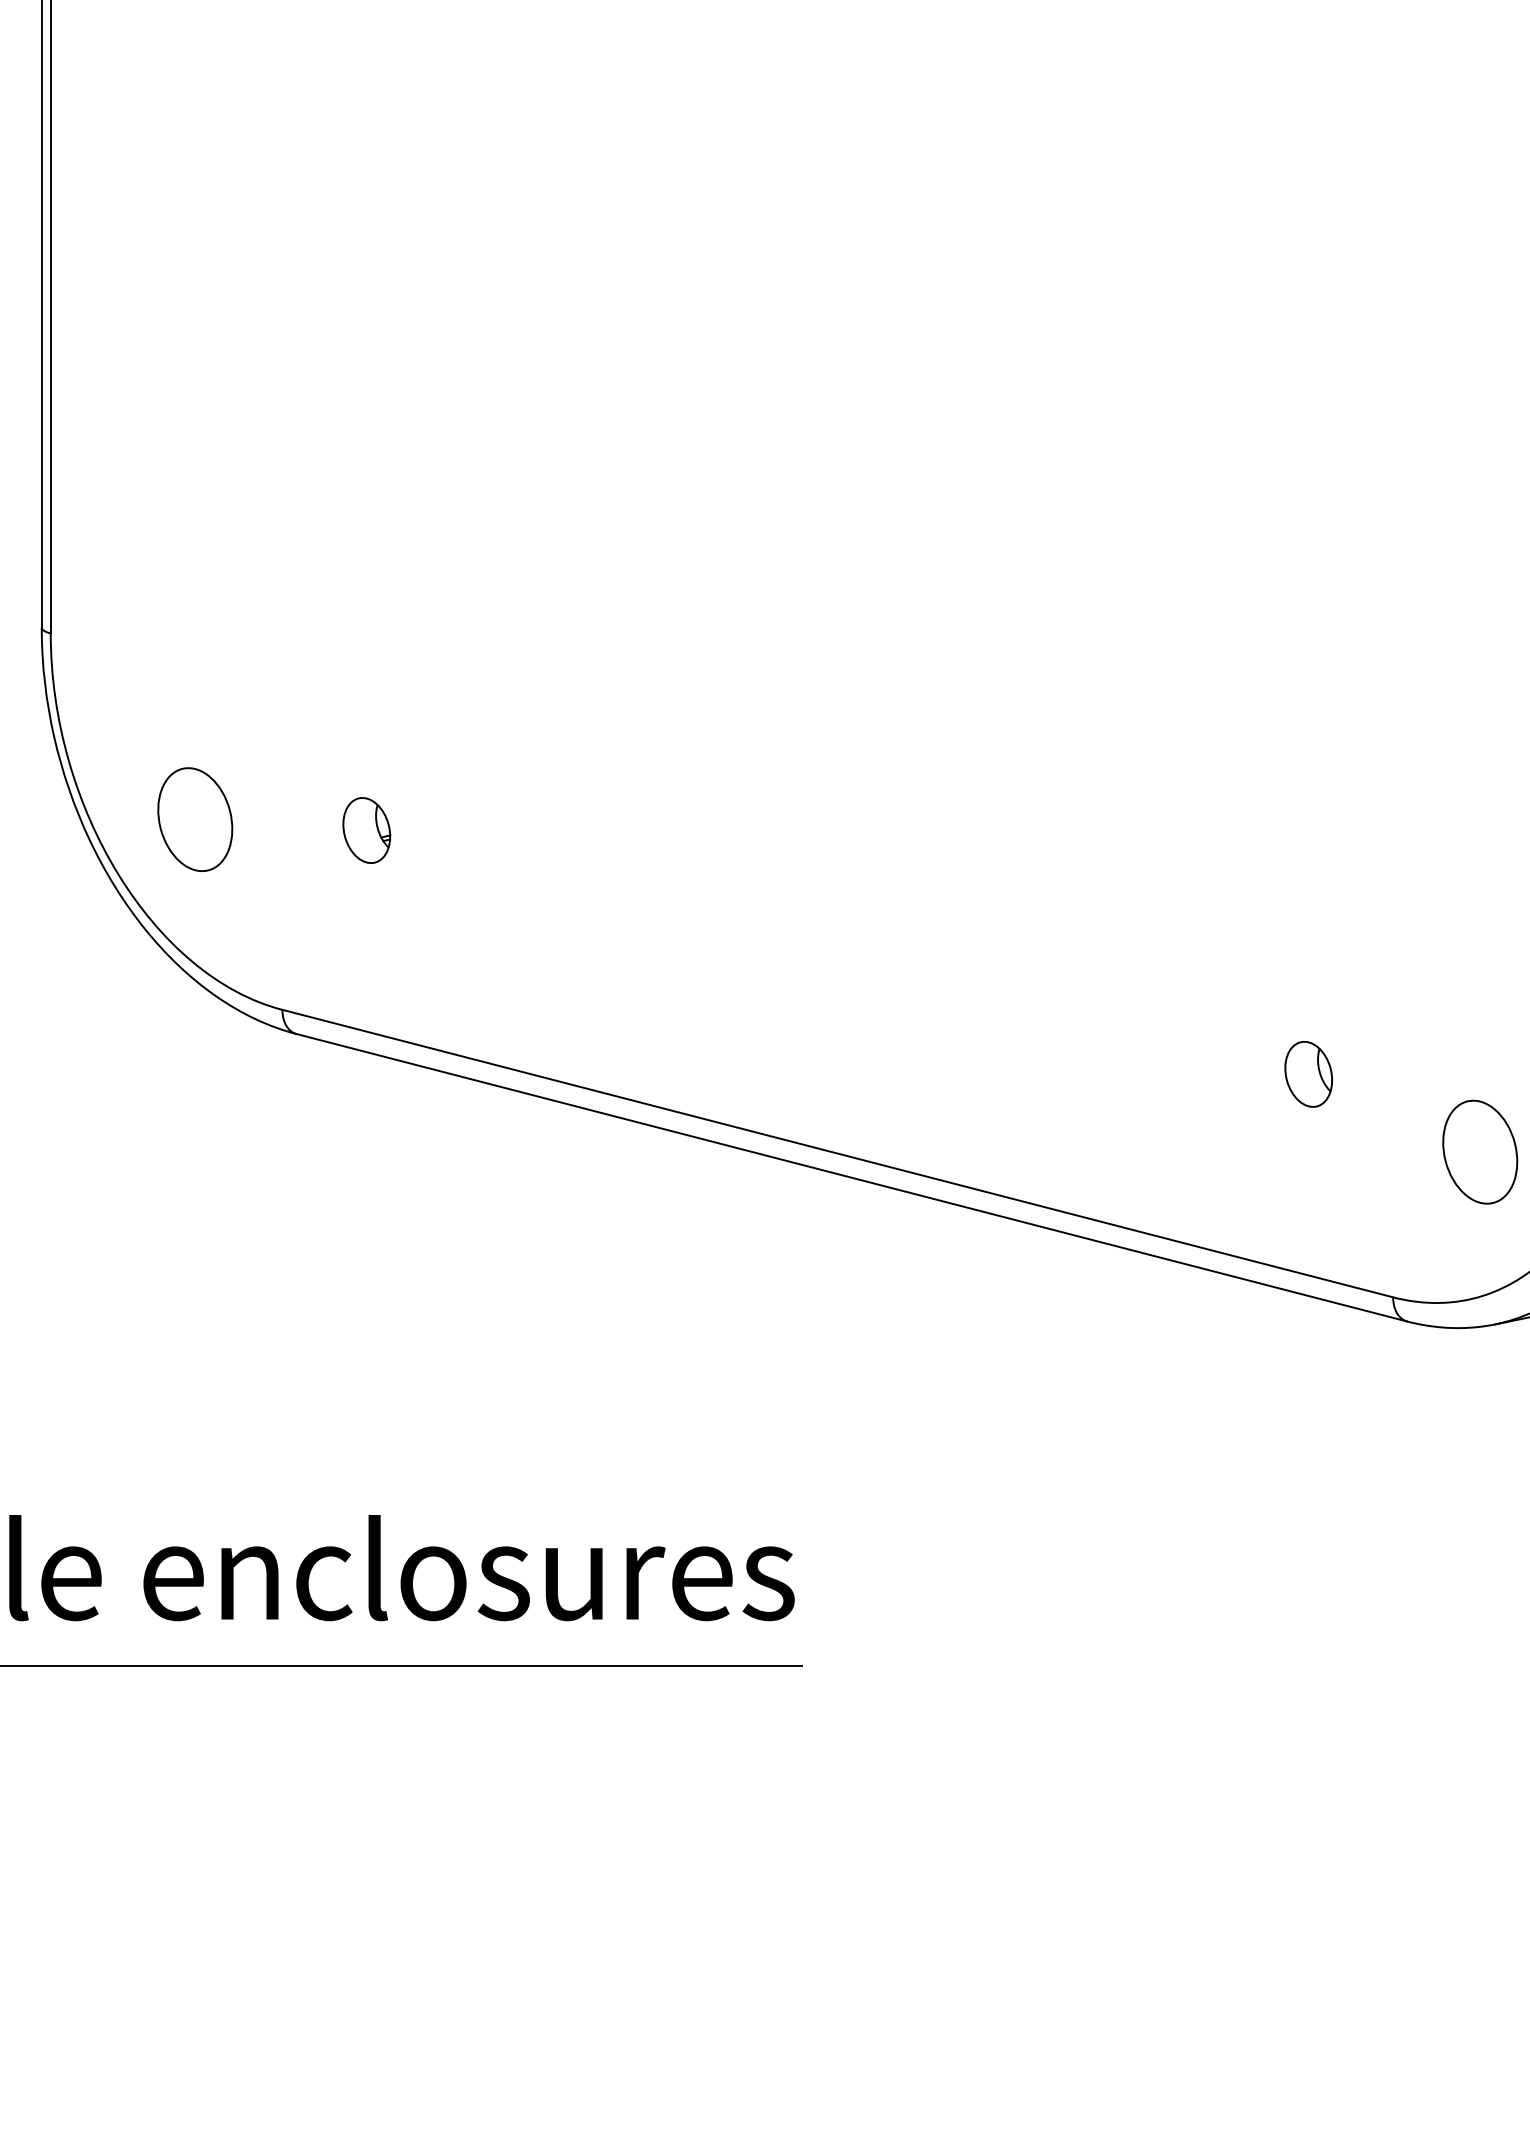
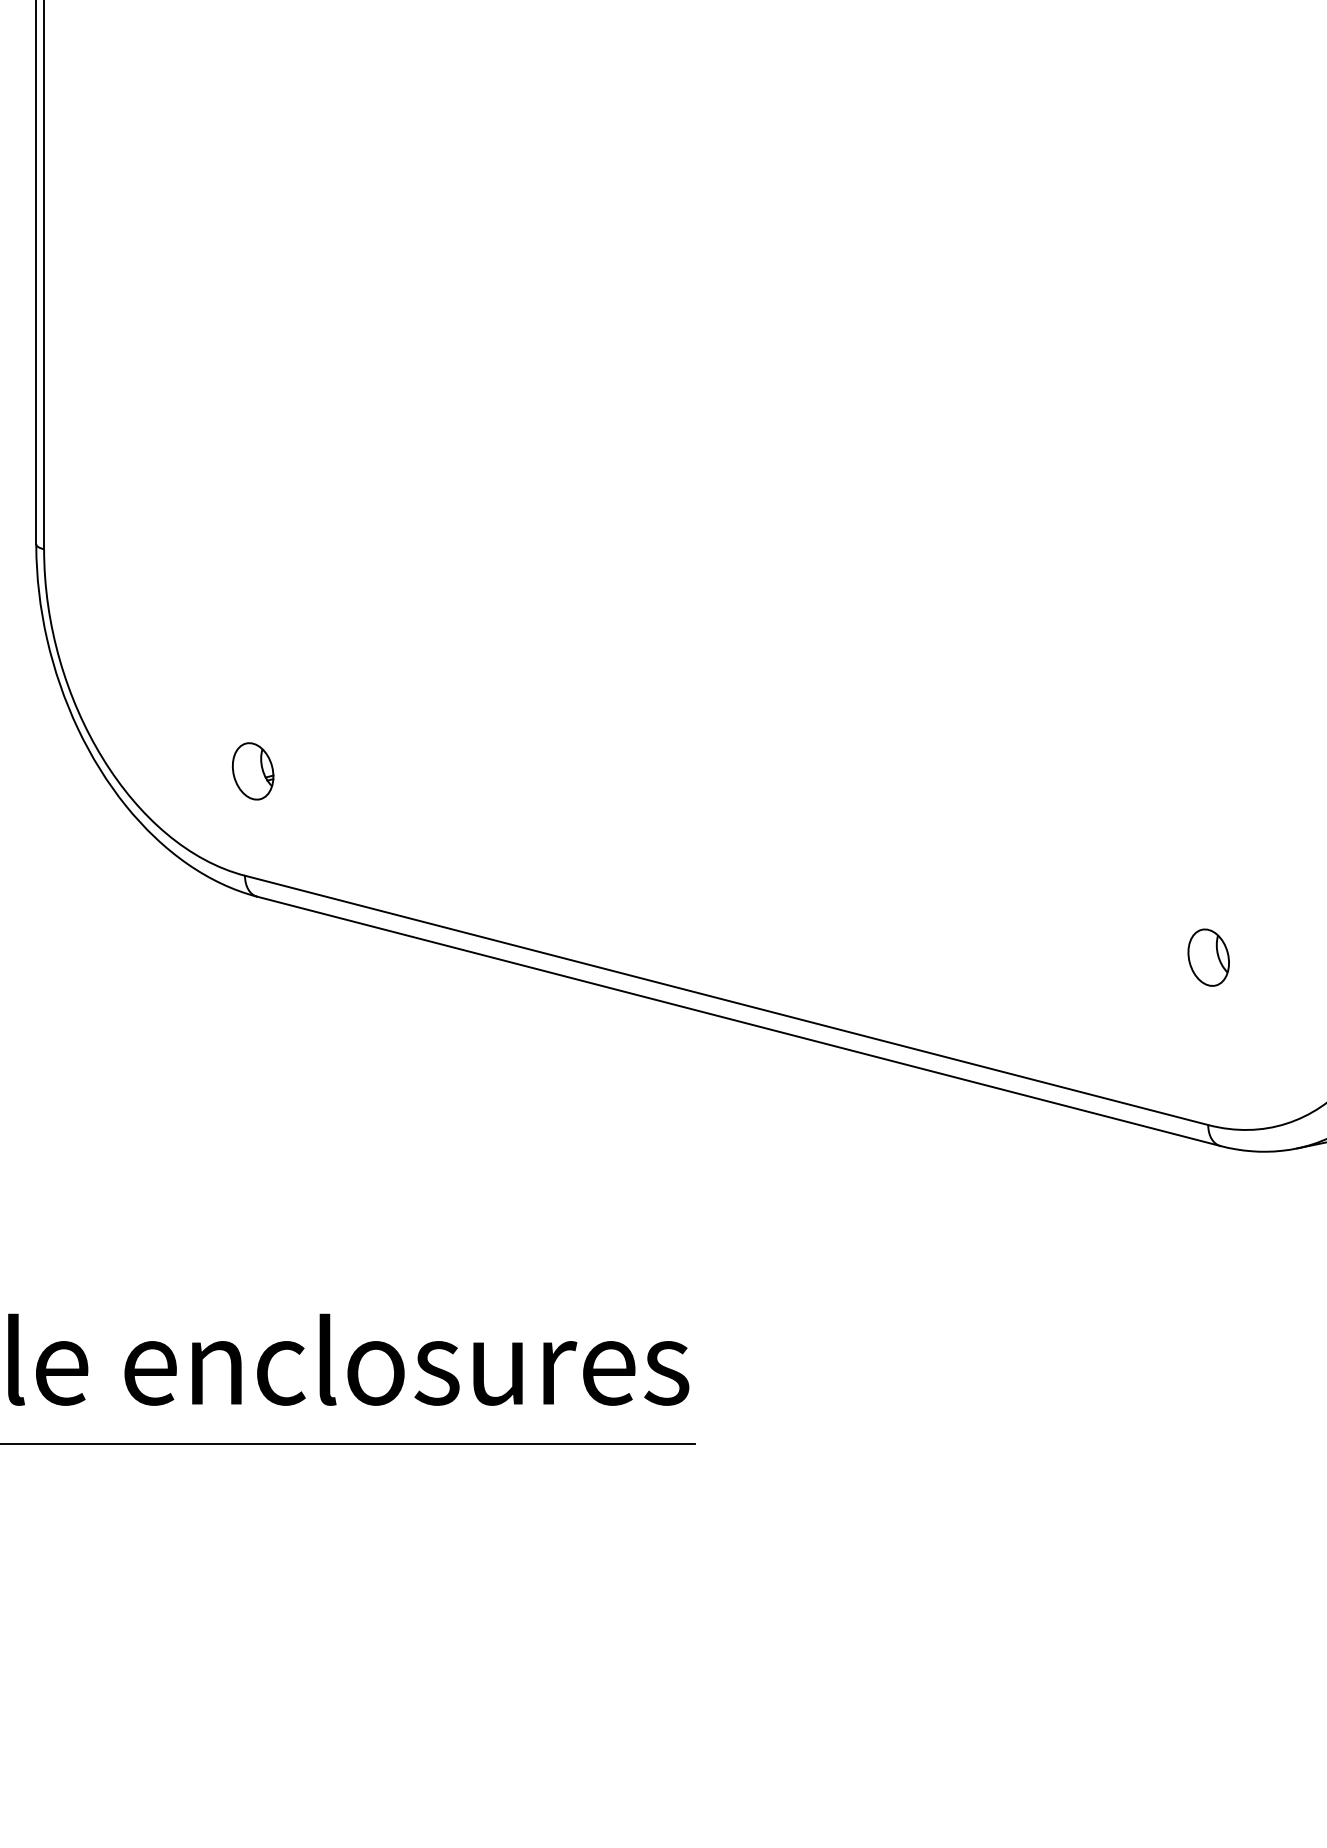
part: (195, 819) -> (169, 710), removed
part: (366, 830) -> (252, 771), moved
part: (1308, 1074) -> (1208, 957), moved
part: (1480, 1151) -> (1283, 998), removed

